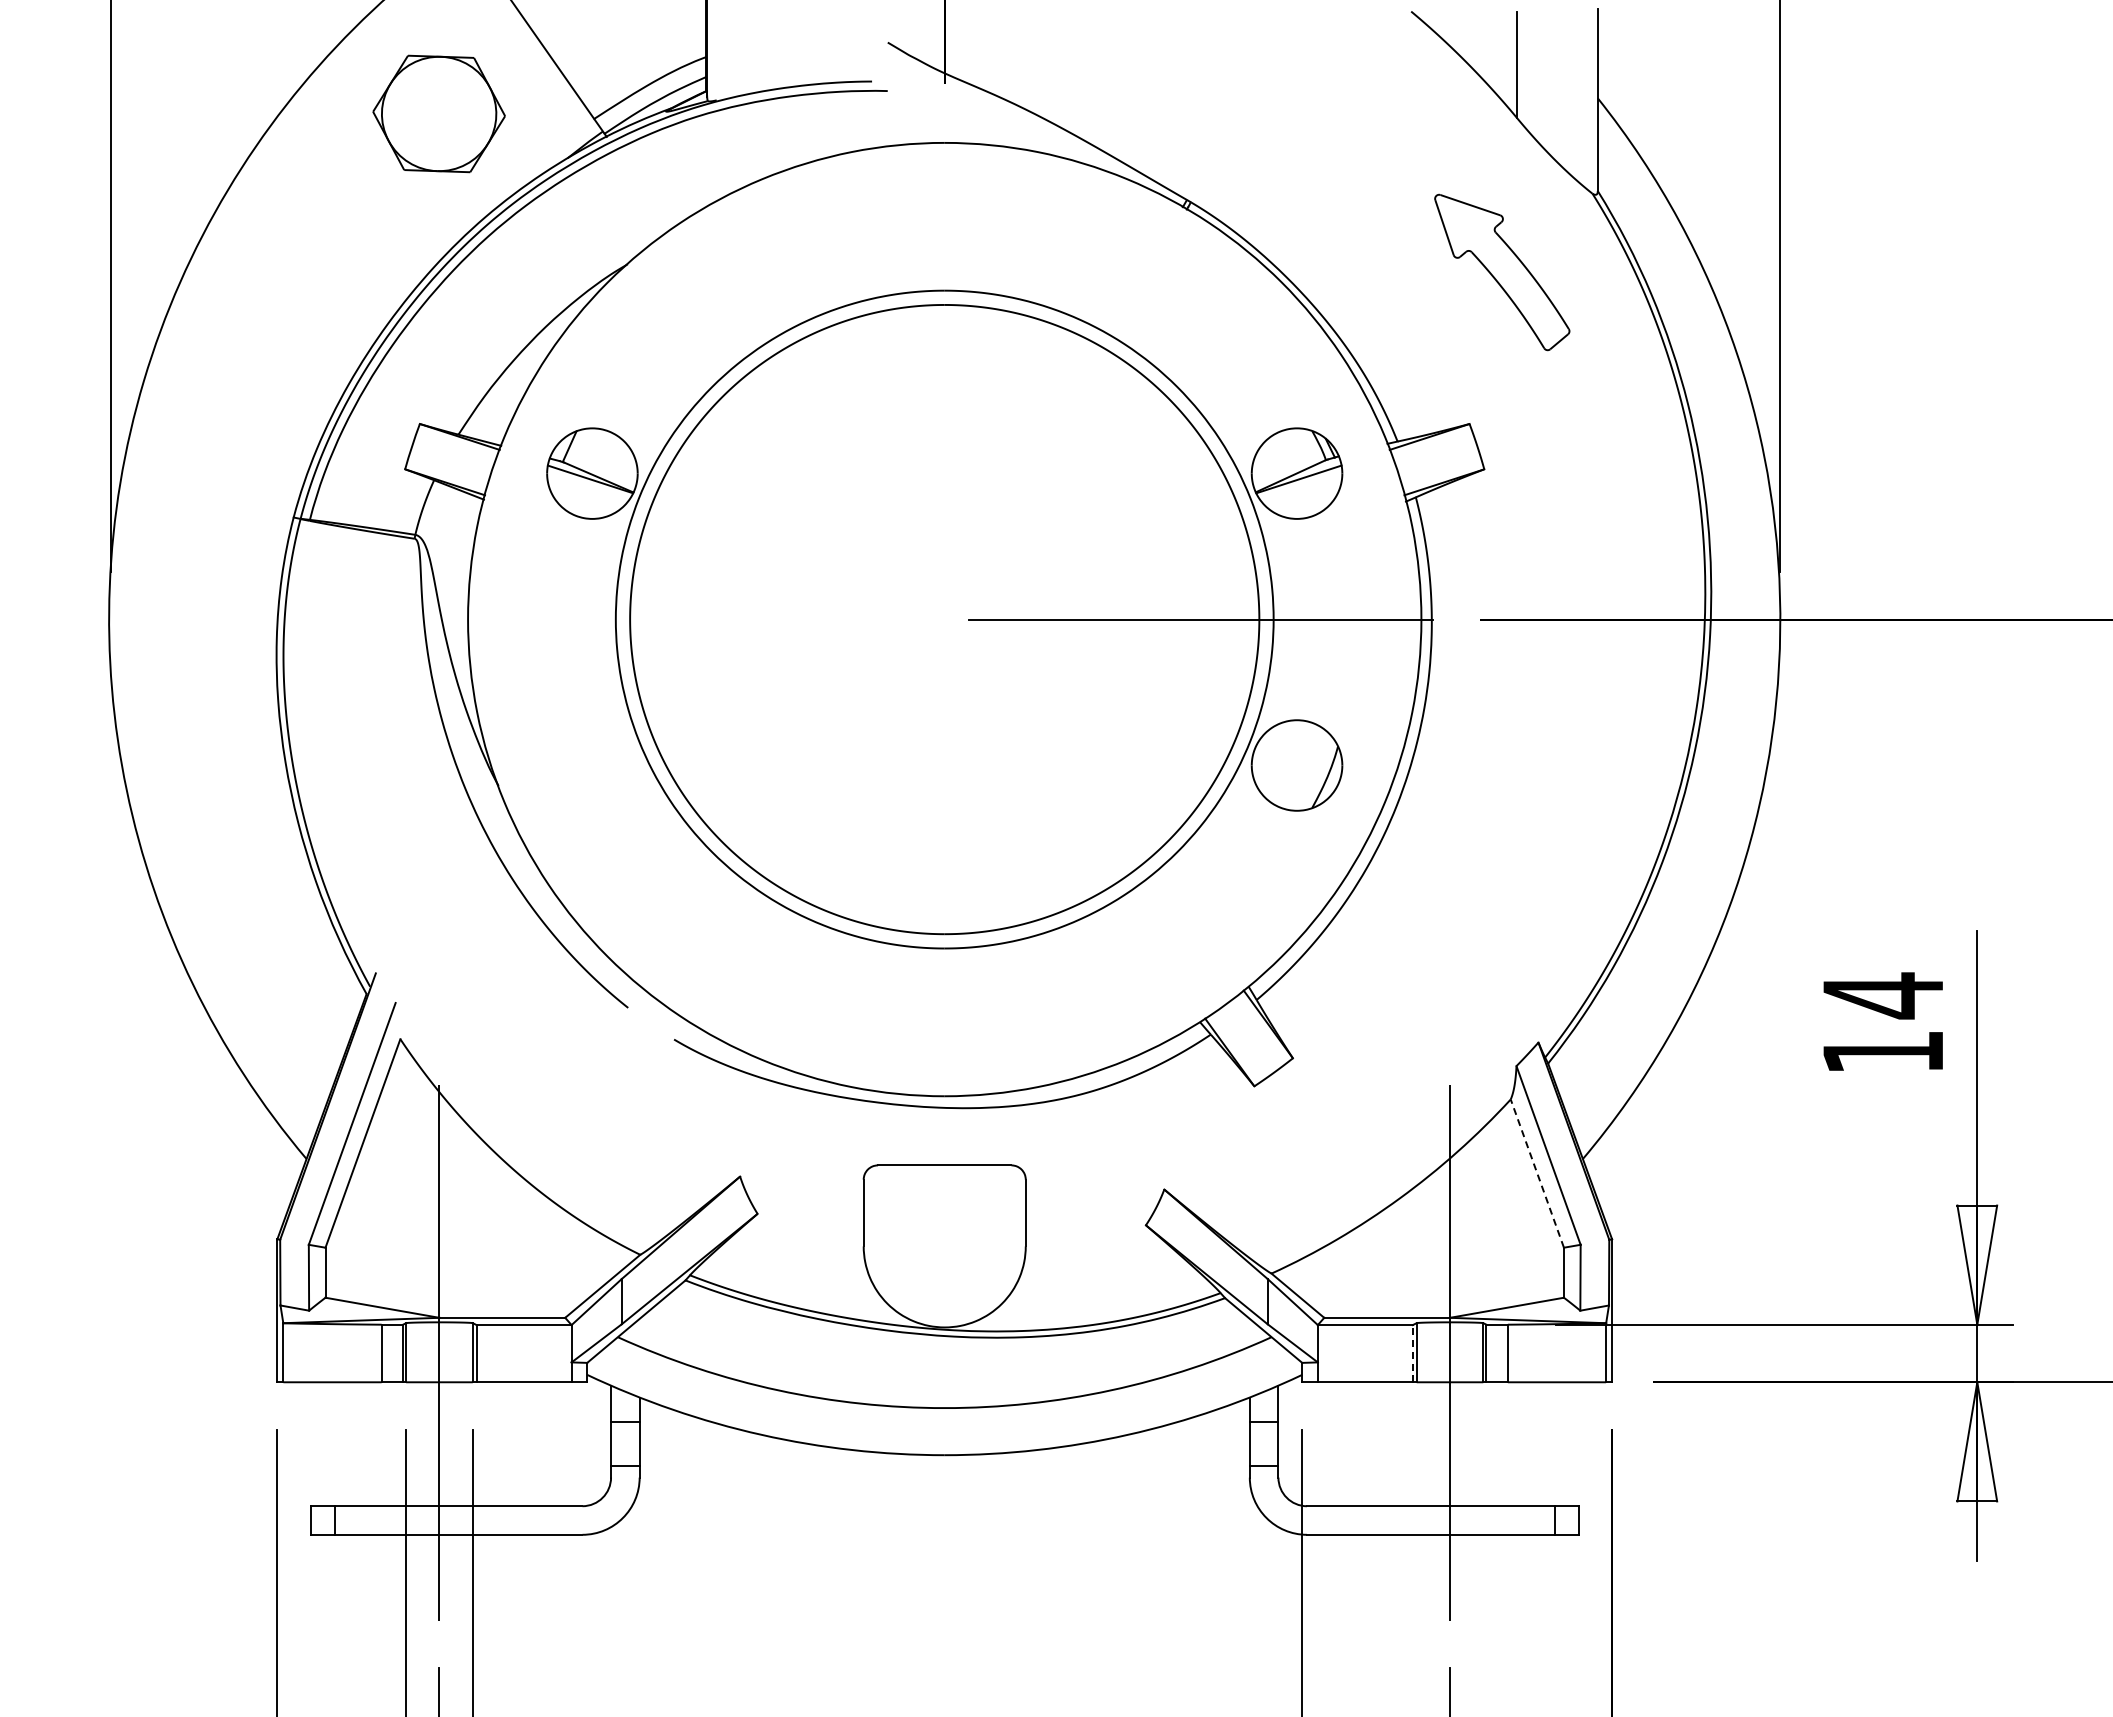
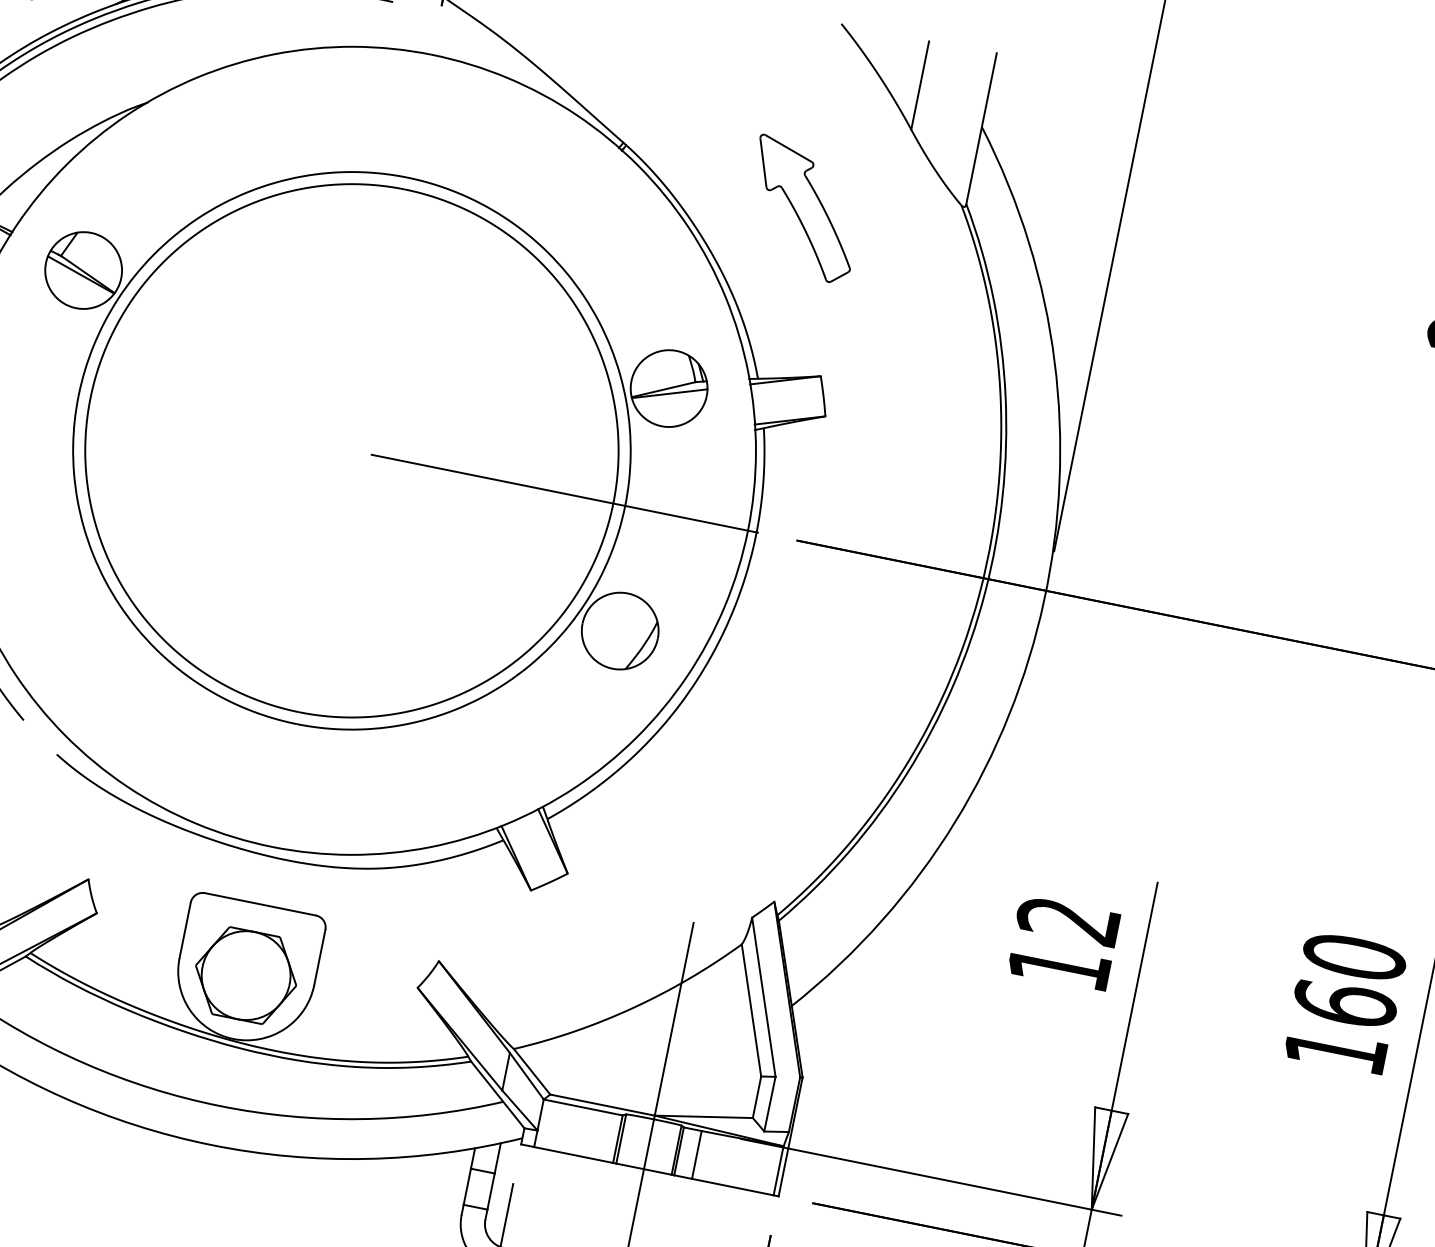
part: (1502, 272) -> (804, 209), moved
text: (1881, 995) -> (1067, 920), 14 -> 12
line: (1537, 1173) -> (751, 1010), dashed -> solid
part: (944, 1250) -> (246, 975), added
line: (1412, 1353) -> (617, 1138), dashed -> solid

